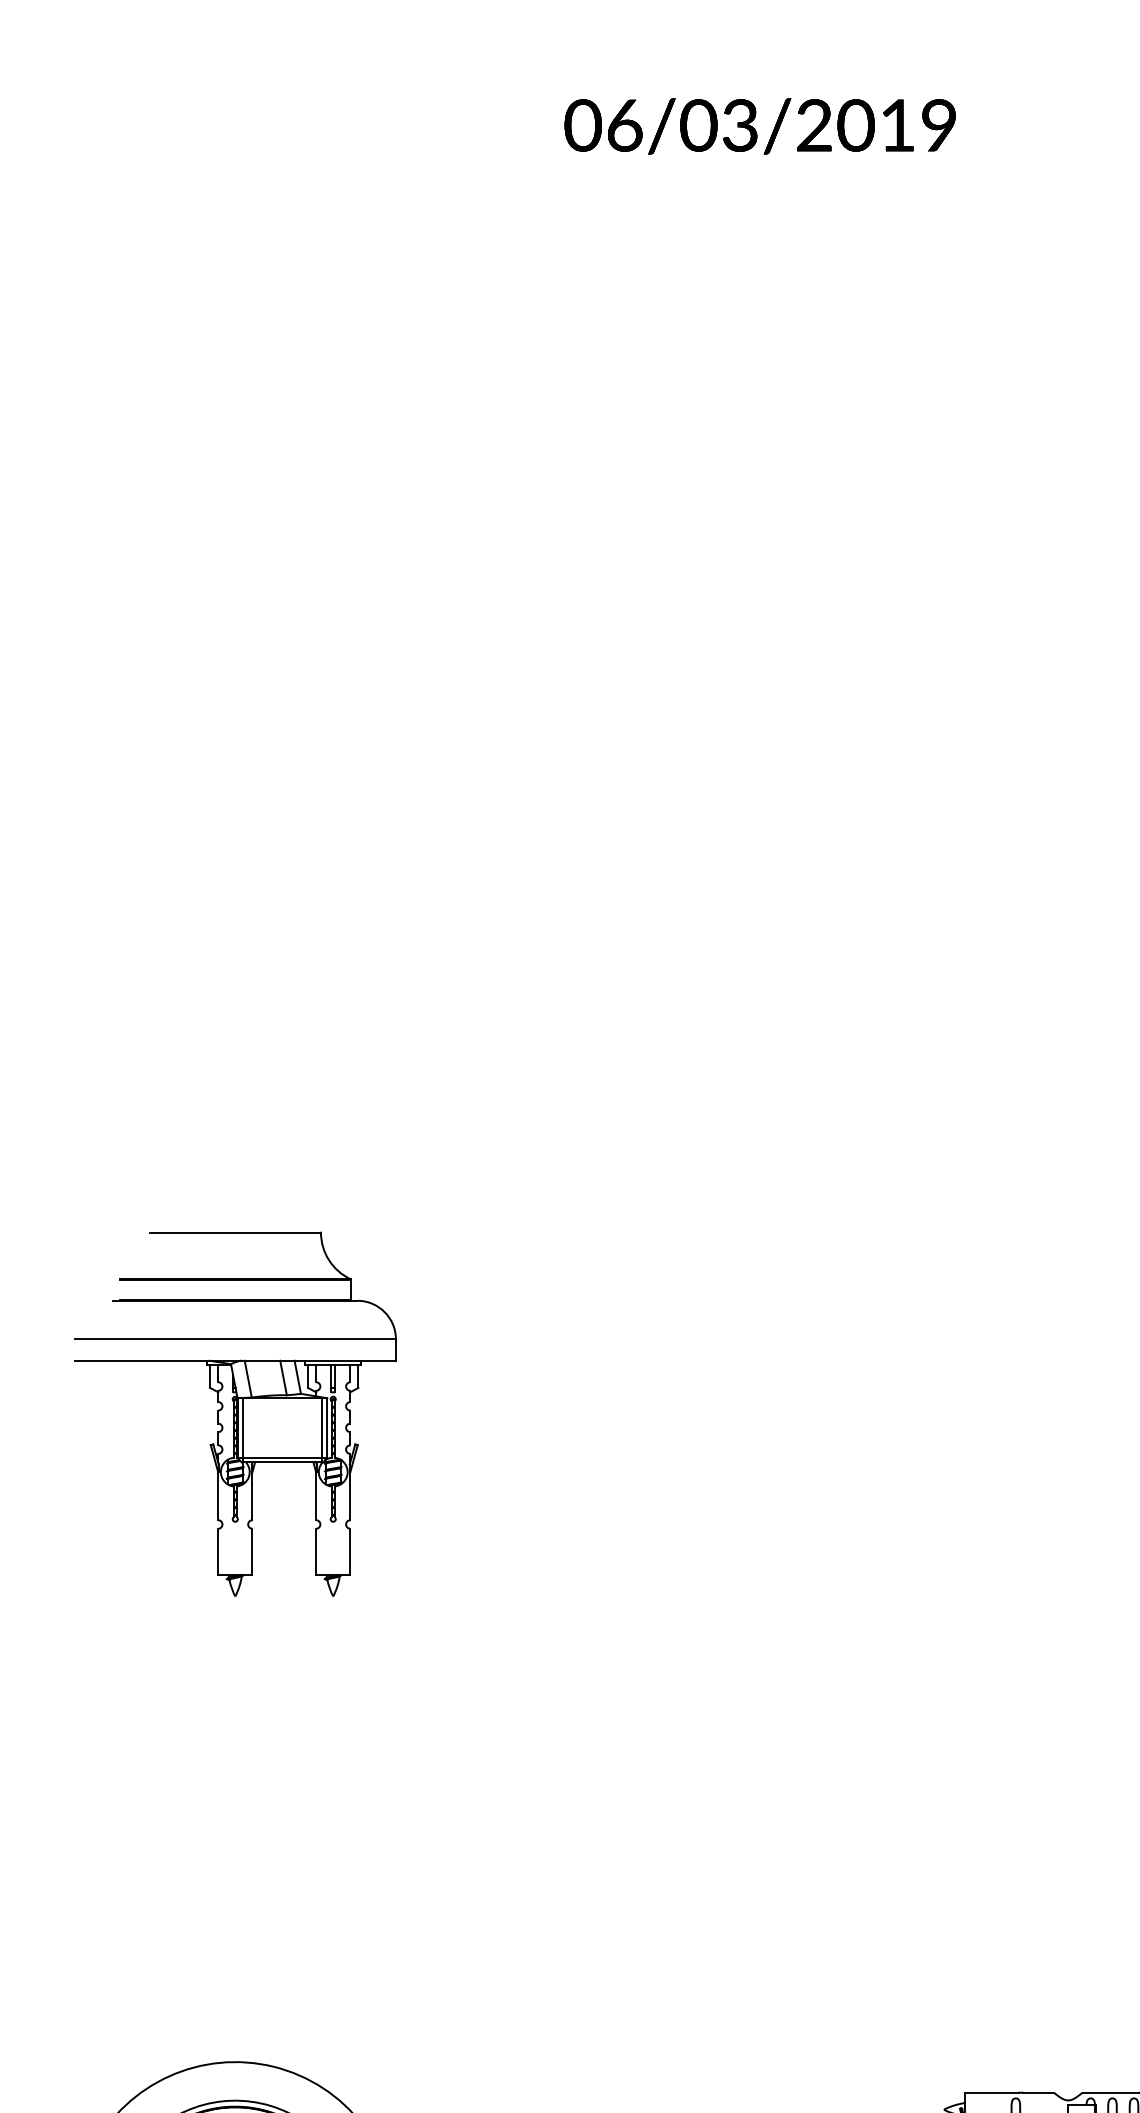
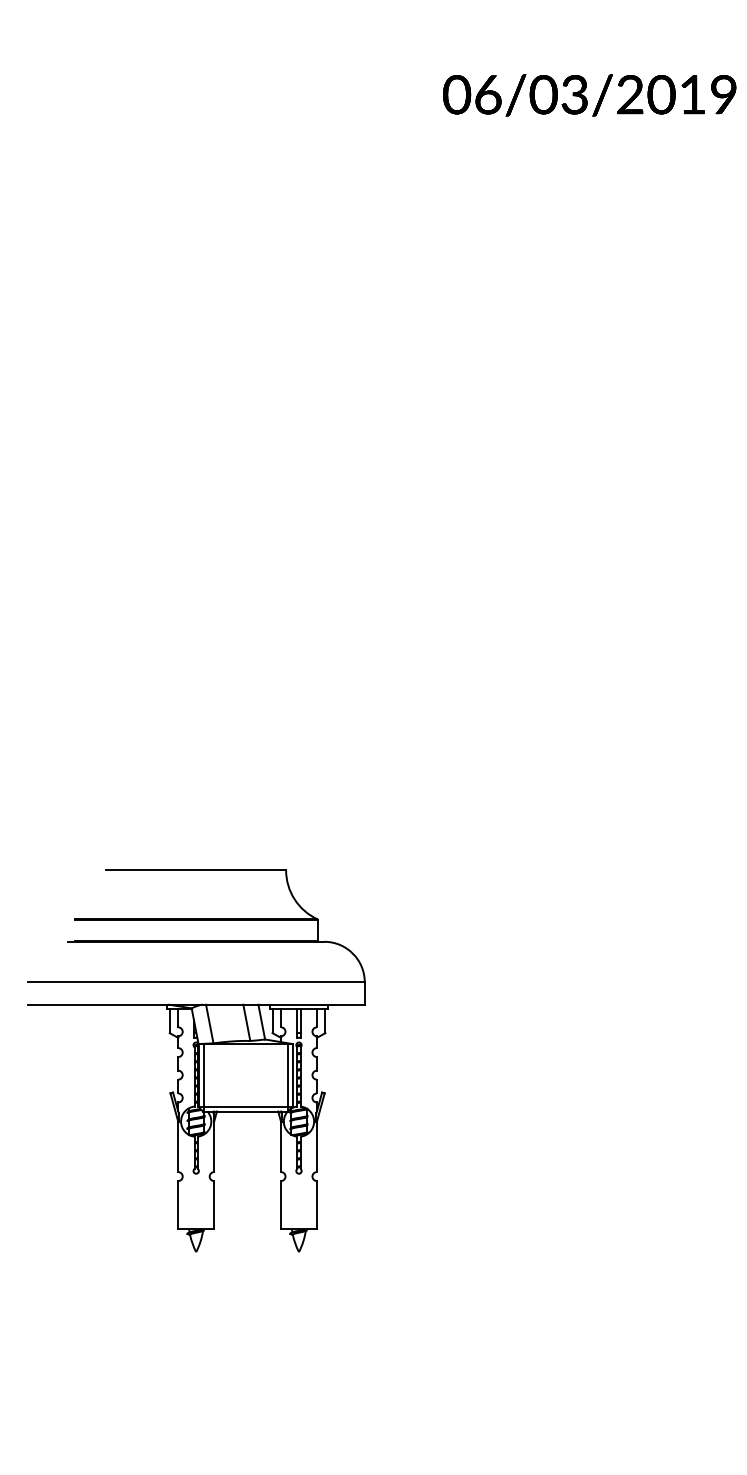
part: (235, 1413) -> (196, 1060), size x1.4

